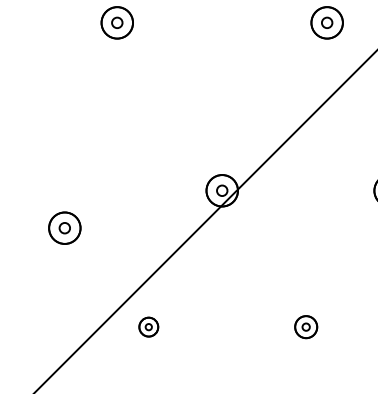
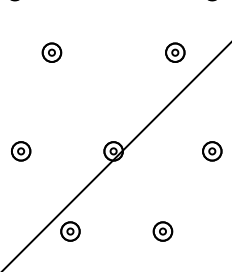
part: (65, 228) -> (21, 151), moved
part: (148, 327) -> (70, 231), size x1.67
part: (305, 327) -> (162, 231), size x1.43

